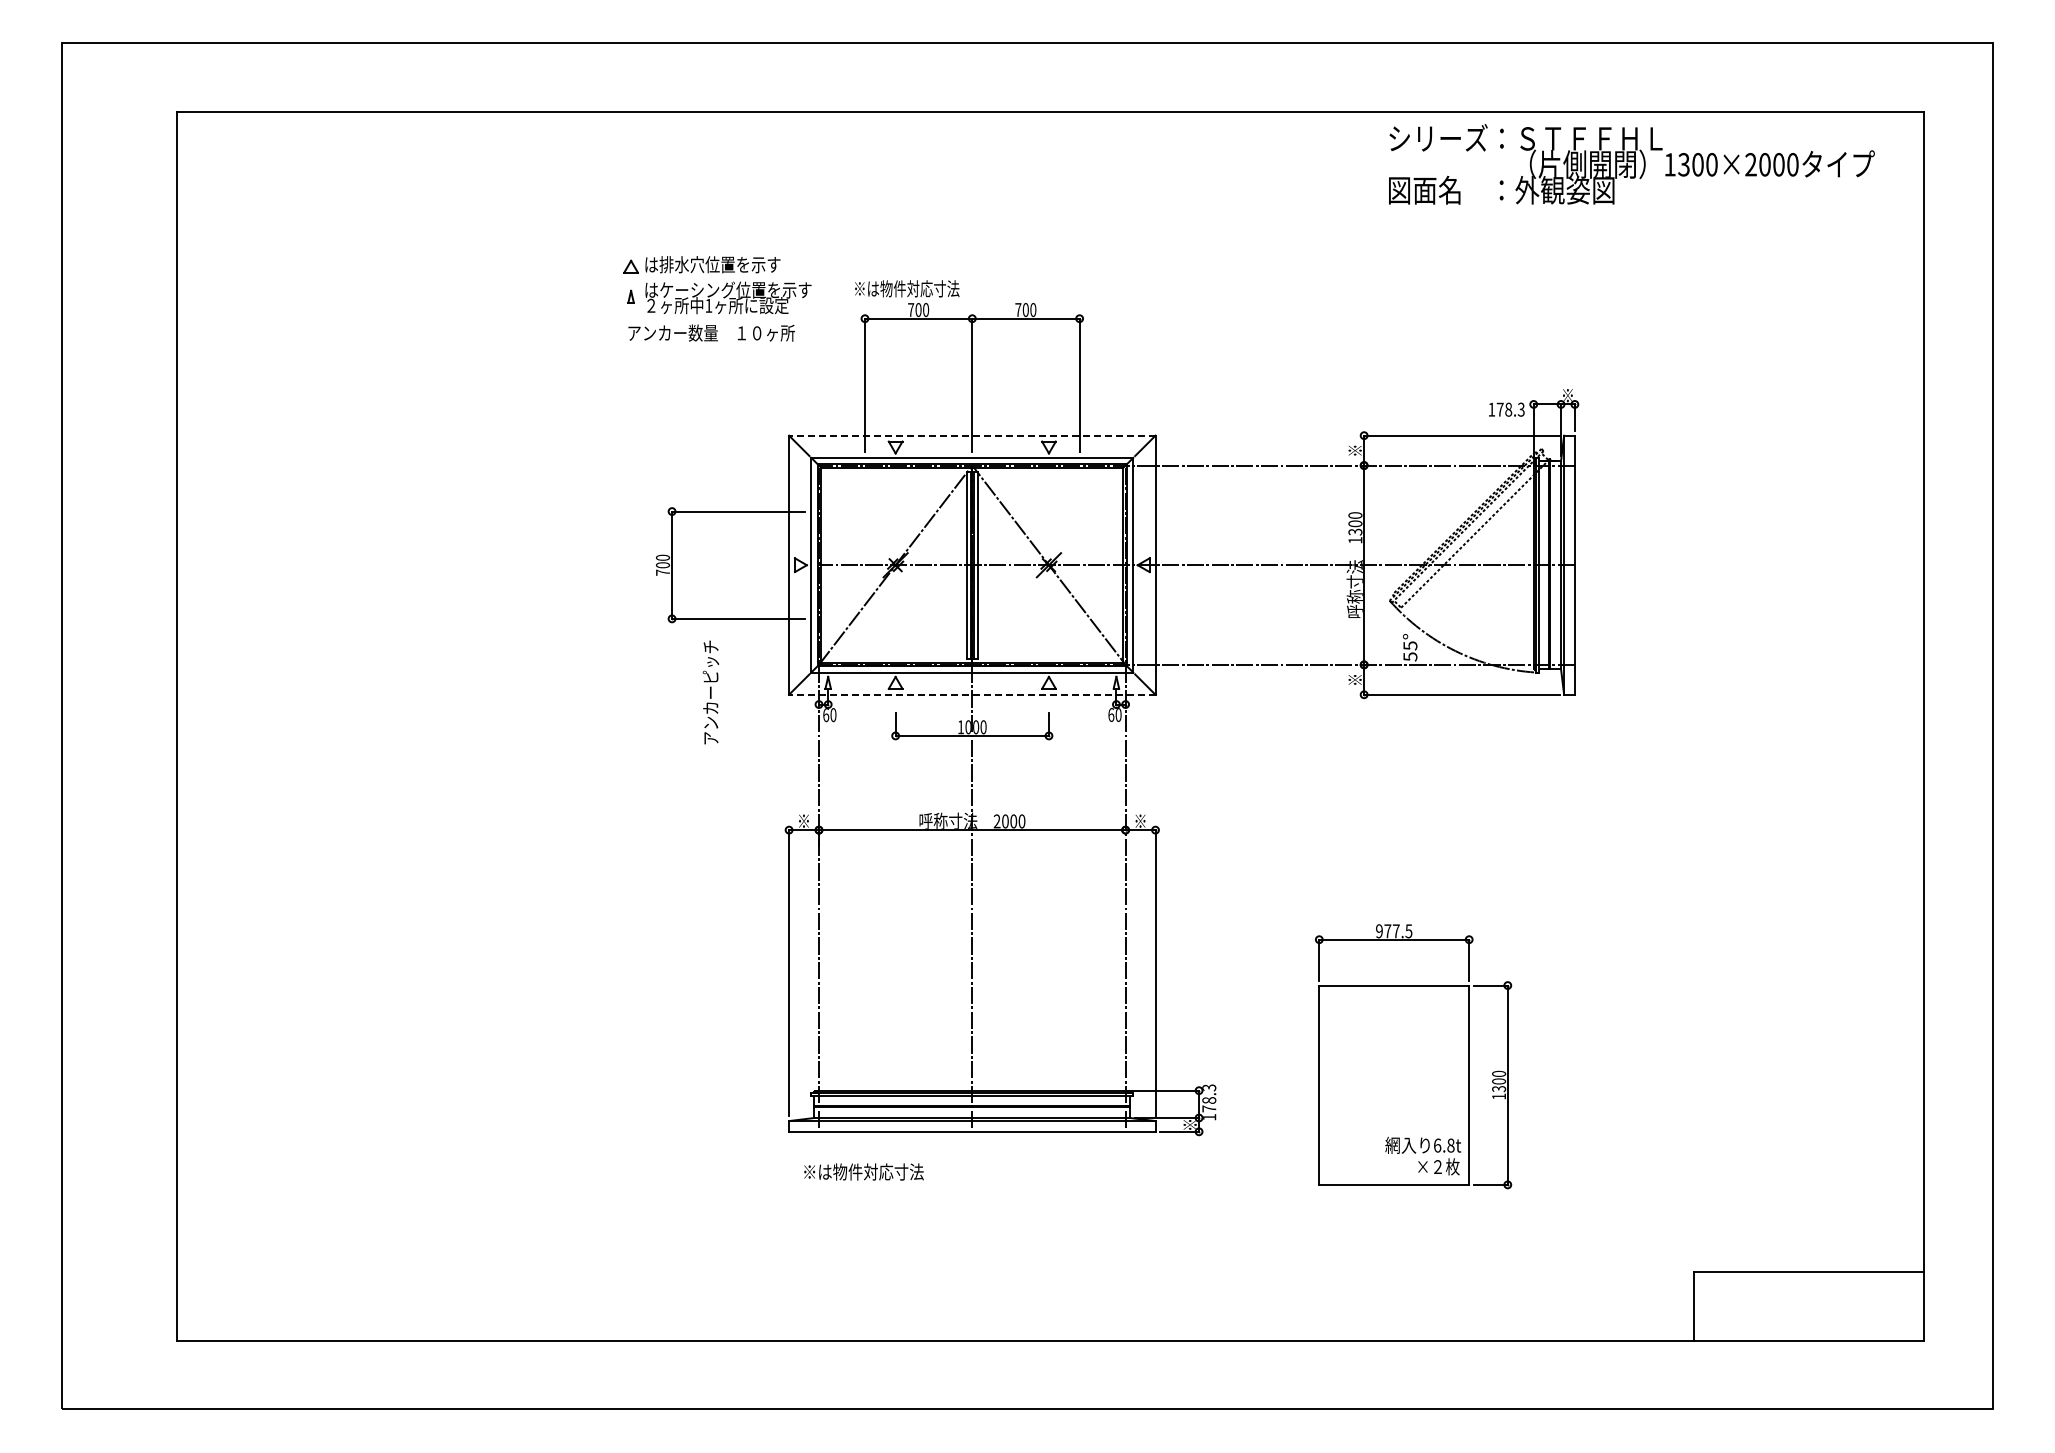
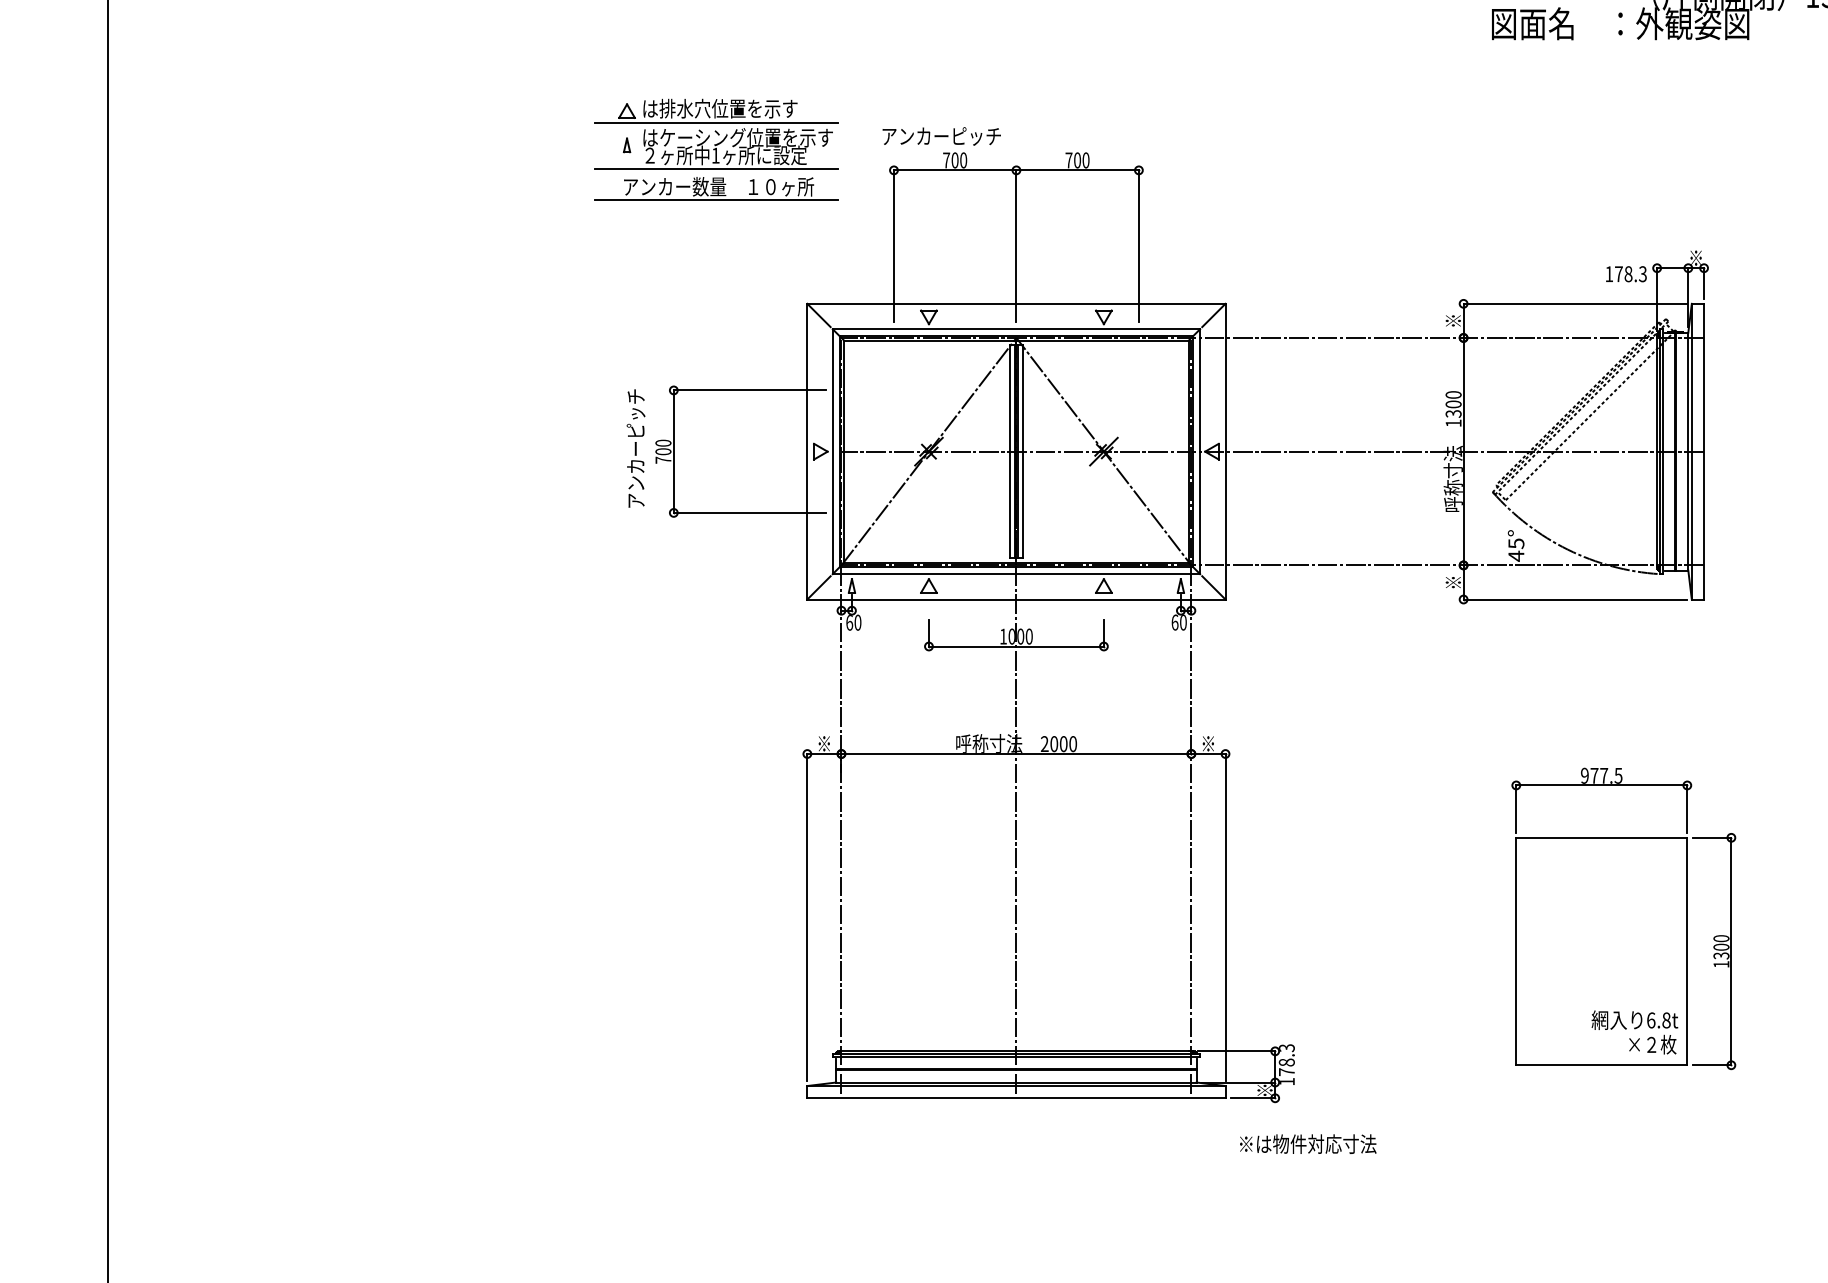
line: (709, 277) -> (716, 123), added
text: (907, 288) -> (942, 135), ※は物件対応寸法 -> アンカーピッチ
line: (709, 317) -> (716, 168), added
line: (709, 344) -> (716, 199), added
line: (971, 435) -> (1015, 303), dashed -> solid
text: (1410, 656) -> (1516, 555), 55° -> 45°
text: (710, 692) -> (635, 448), moved
line: (971, 694) -> (1015, 599), dashed -> solid
part: (1413, 1056) -> (1623, 918), moved
text: (863, 1171) -> (1307, 1143), moved

